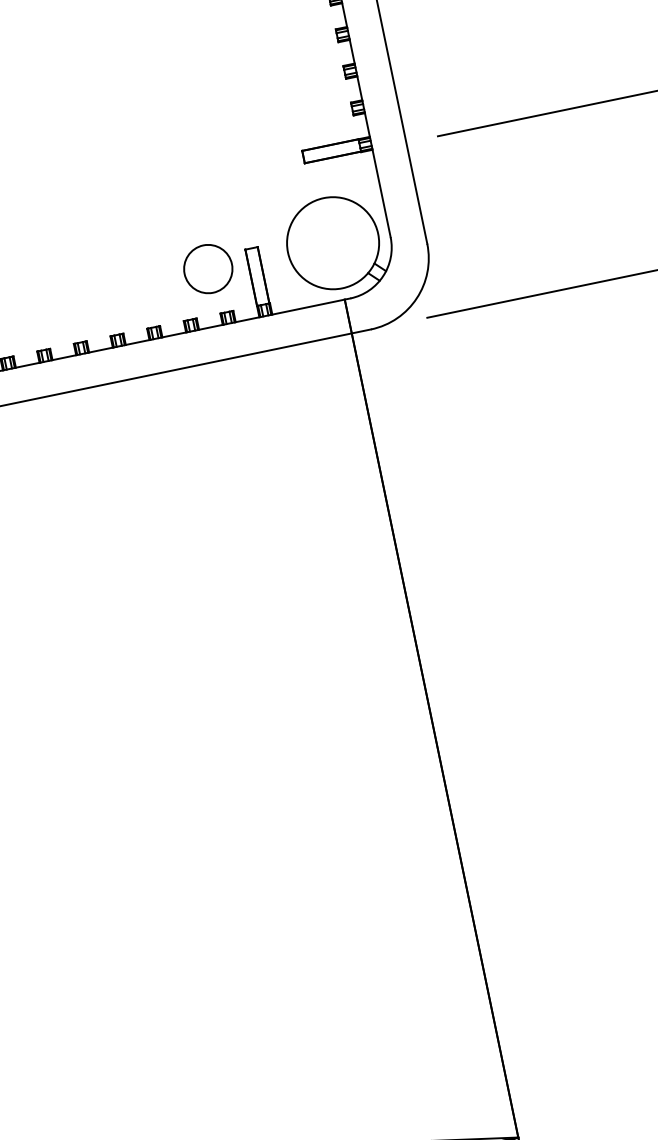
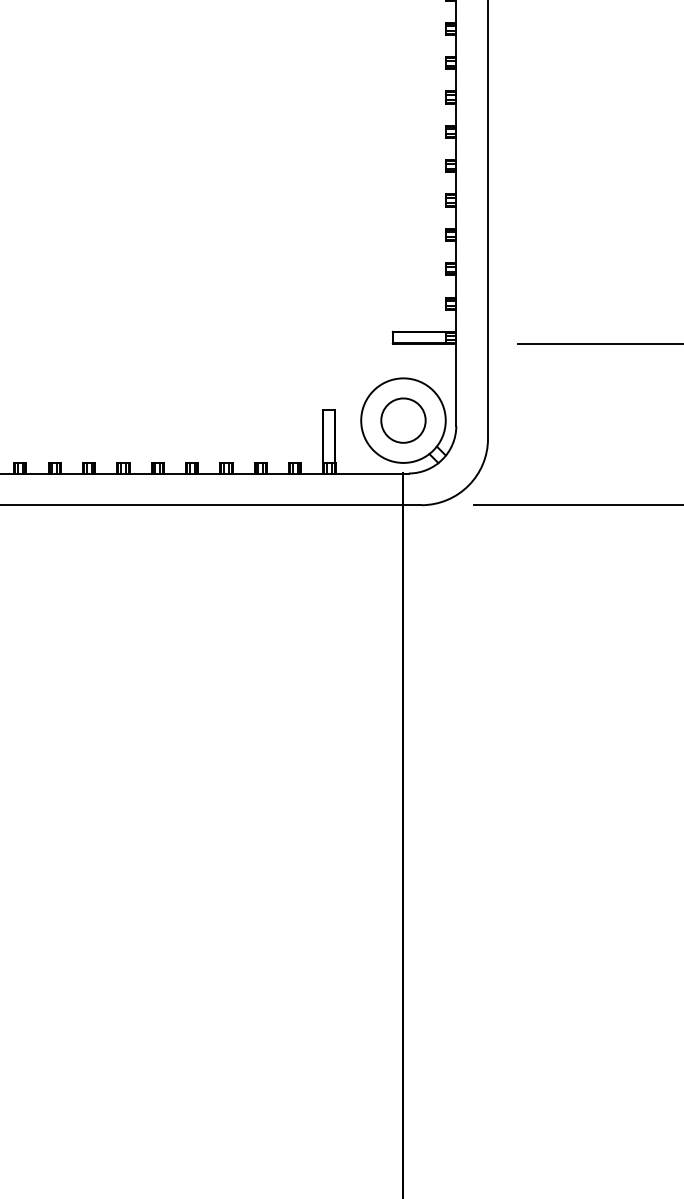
circle: (208, 268) -> (403, 420), moved

